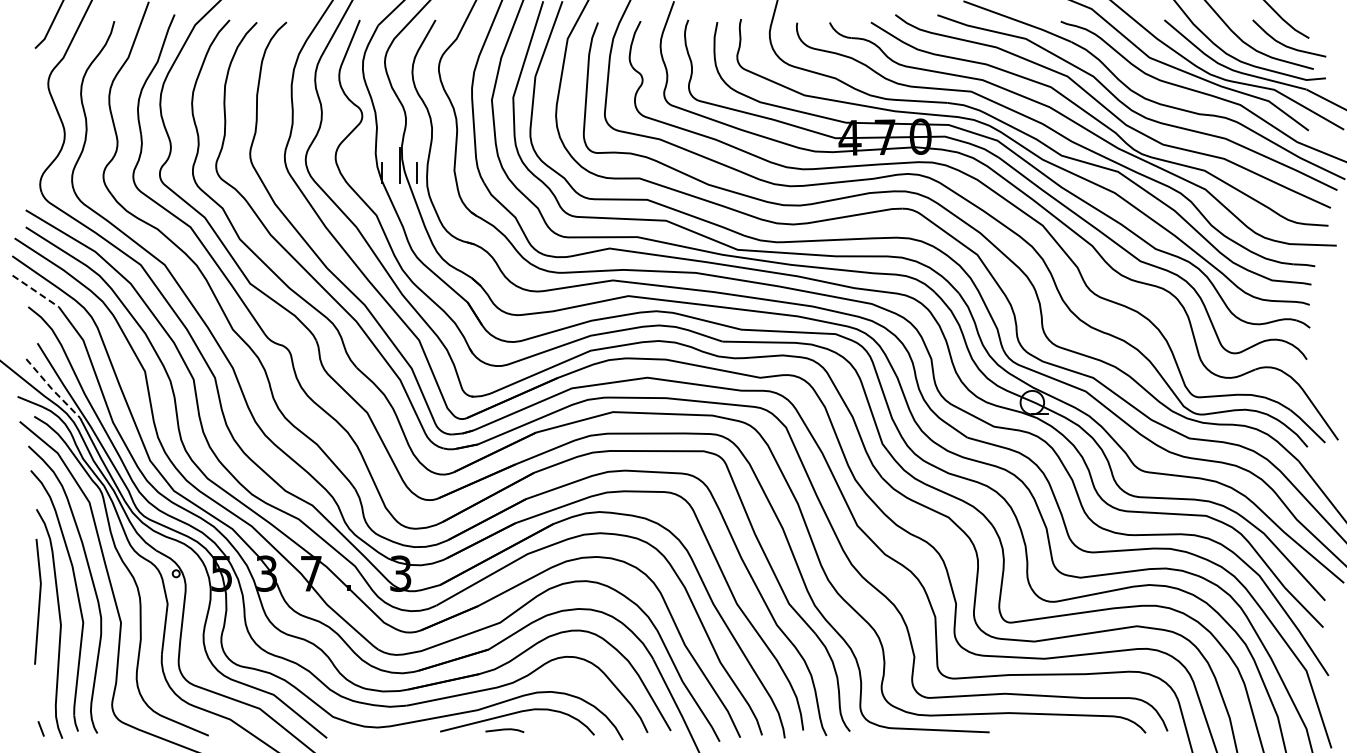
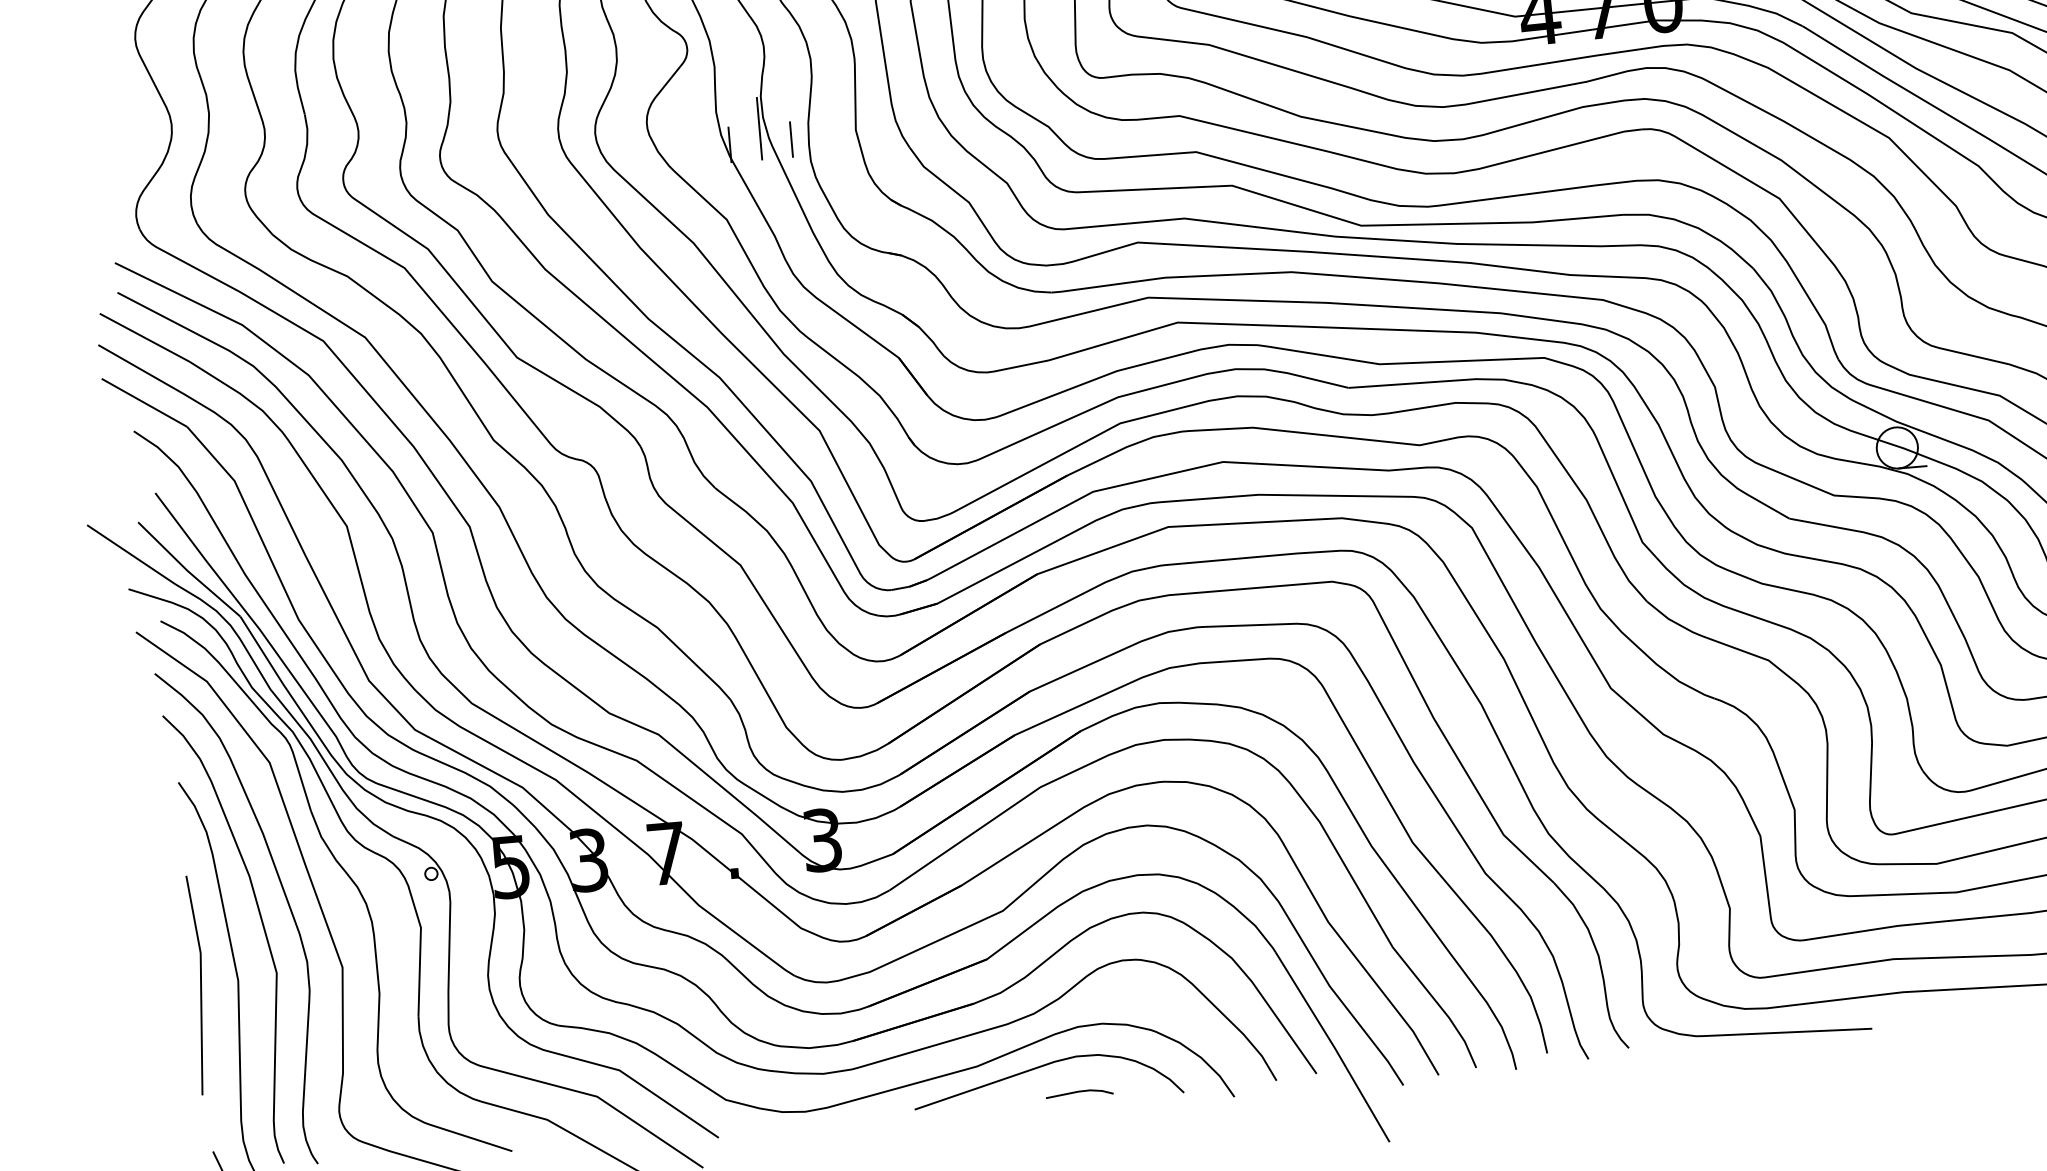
line: (36, 291) -> (145, 403), dashed -> solid
line: (52, 389) -> (188, 571), dashed -> solid
line: (38, 601) -> (199, 984), moved
line: (504, 730) -> (1078, 1093), moved

